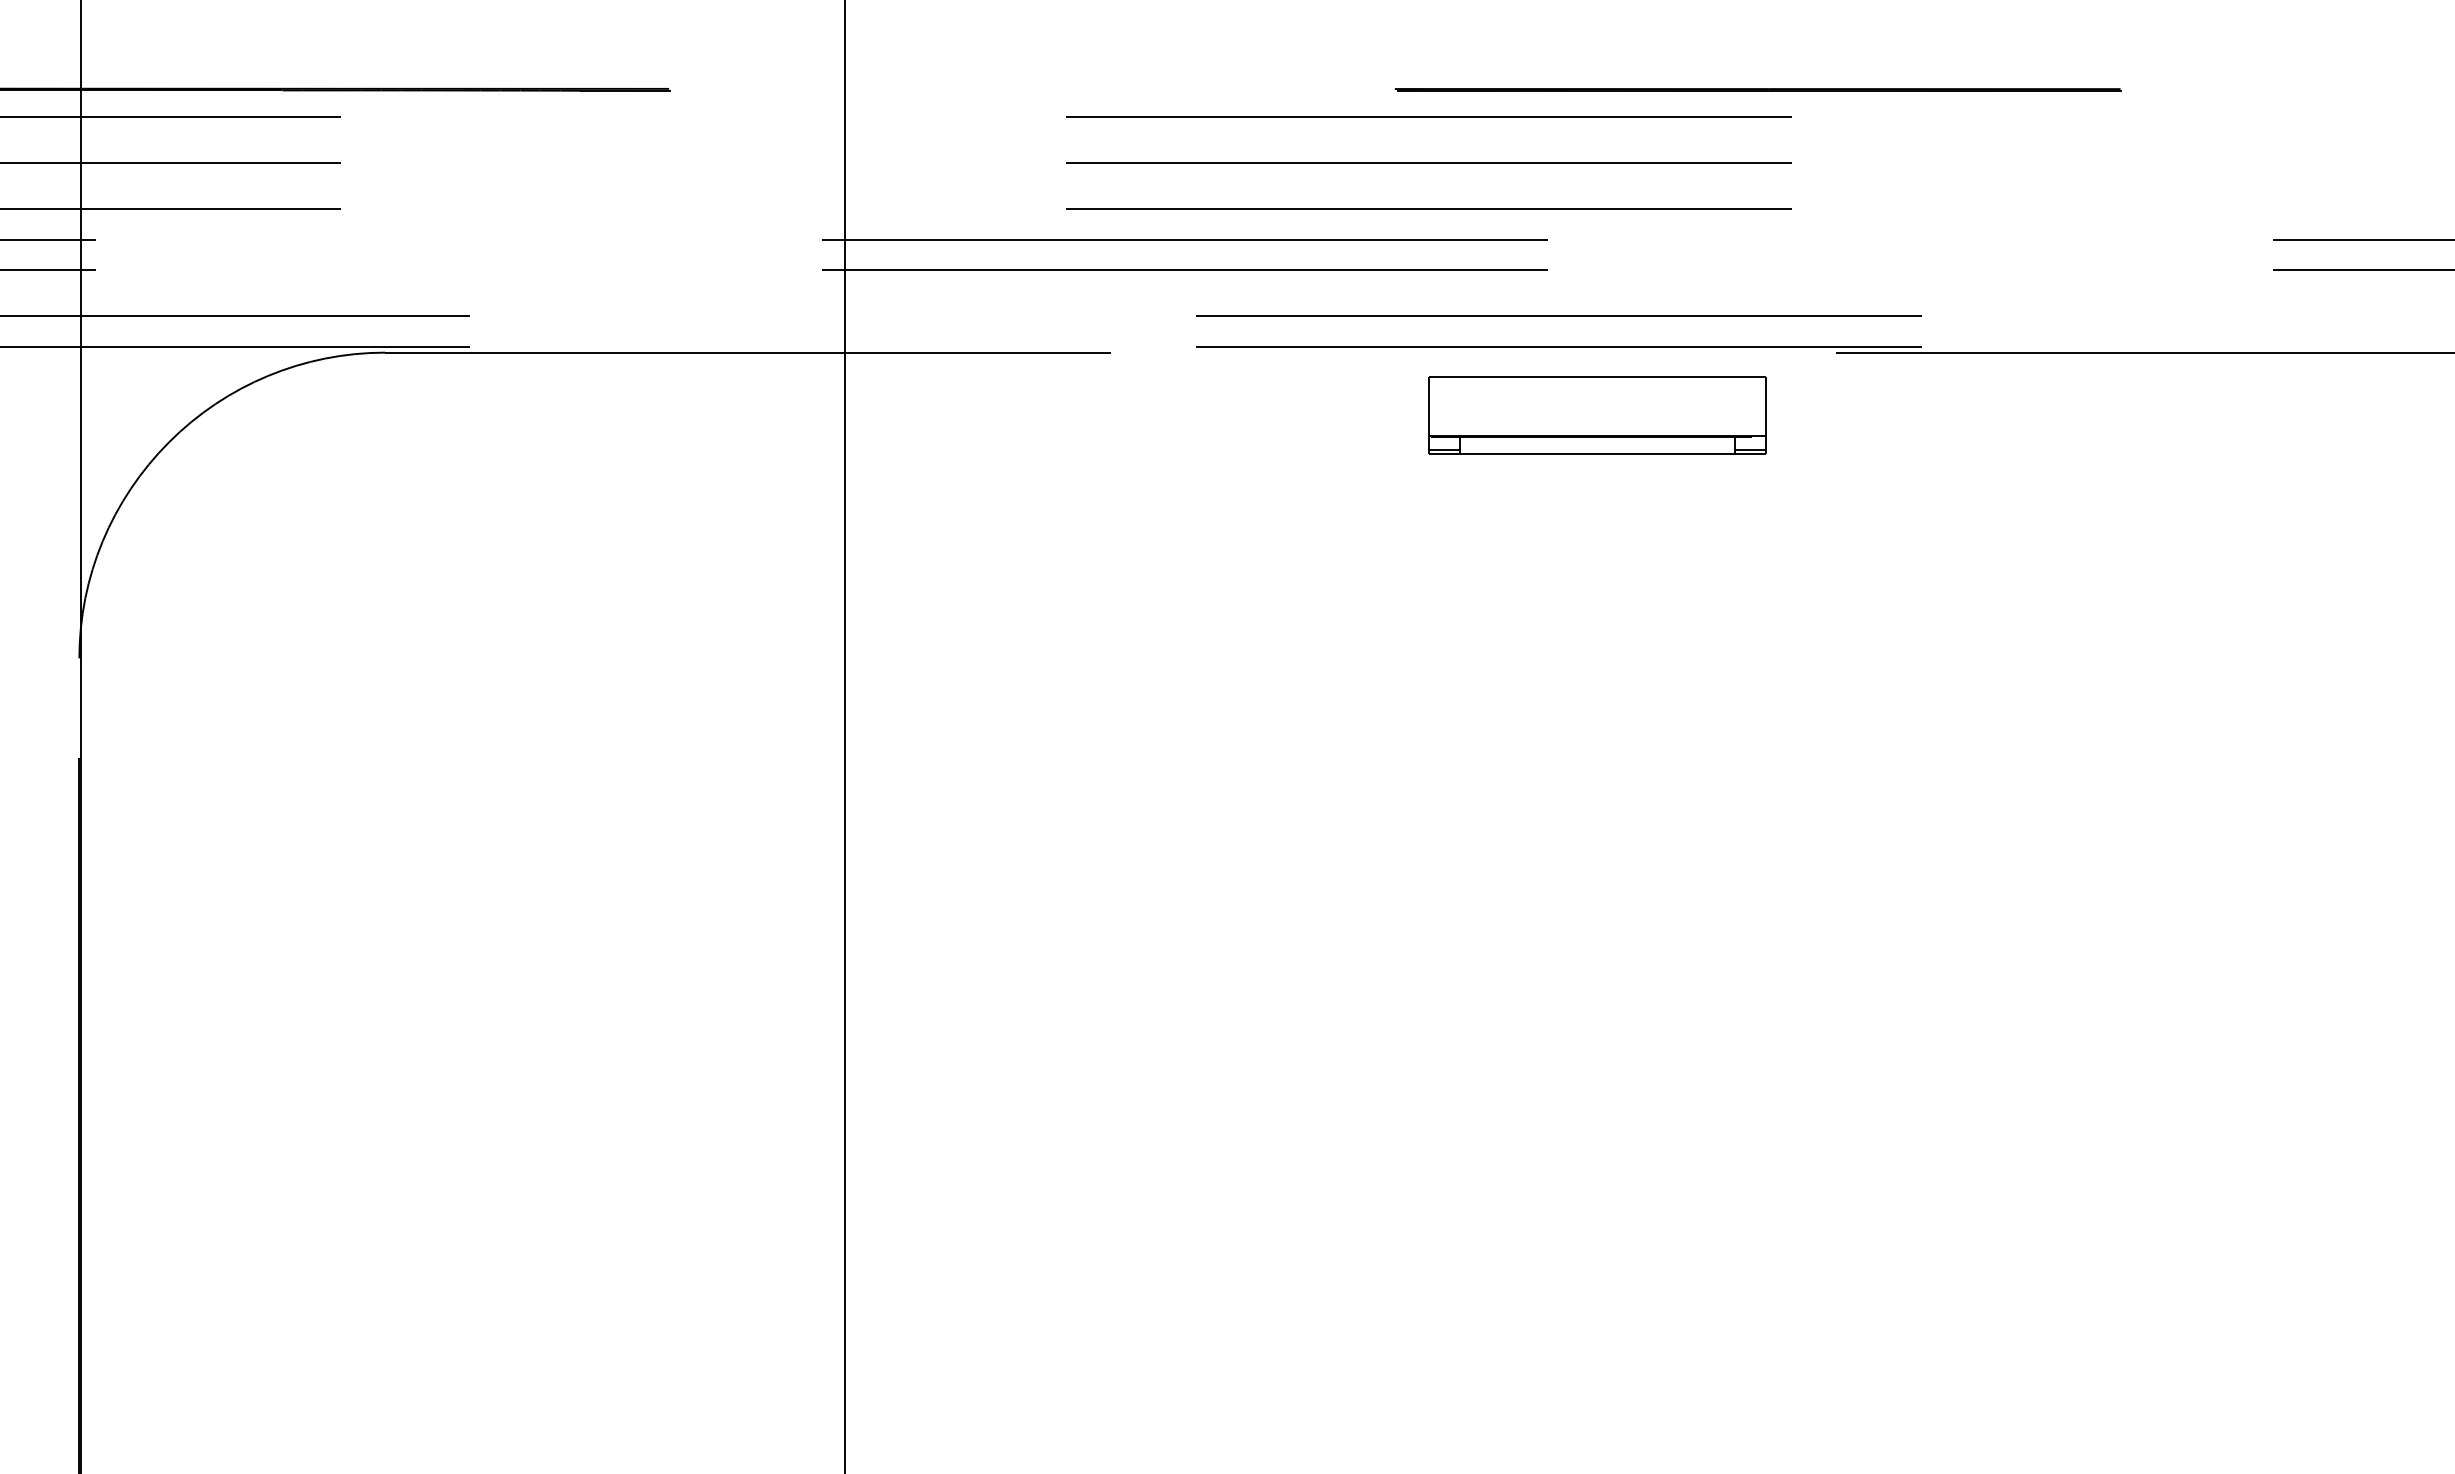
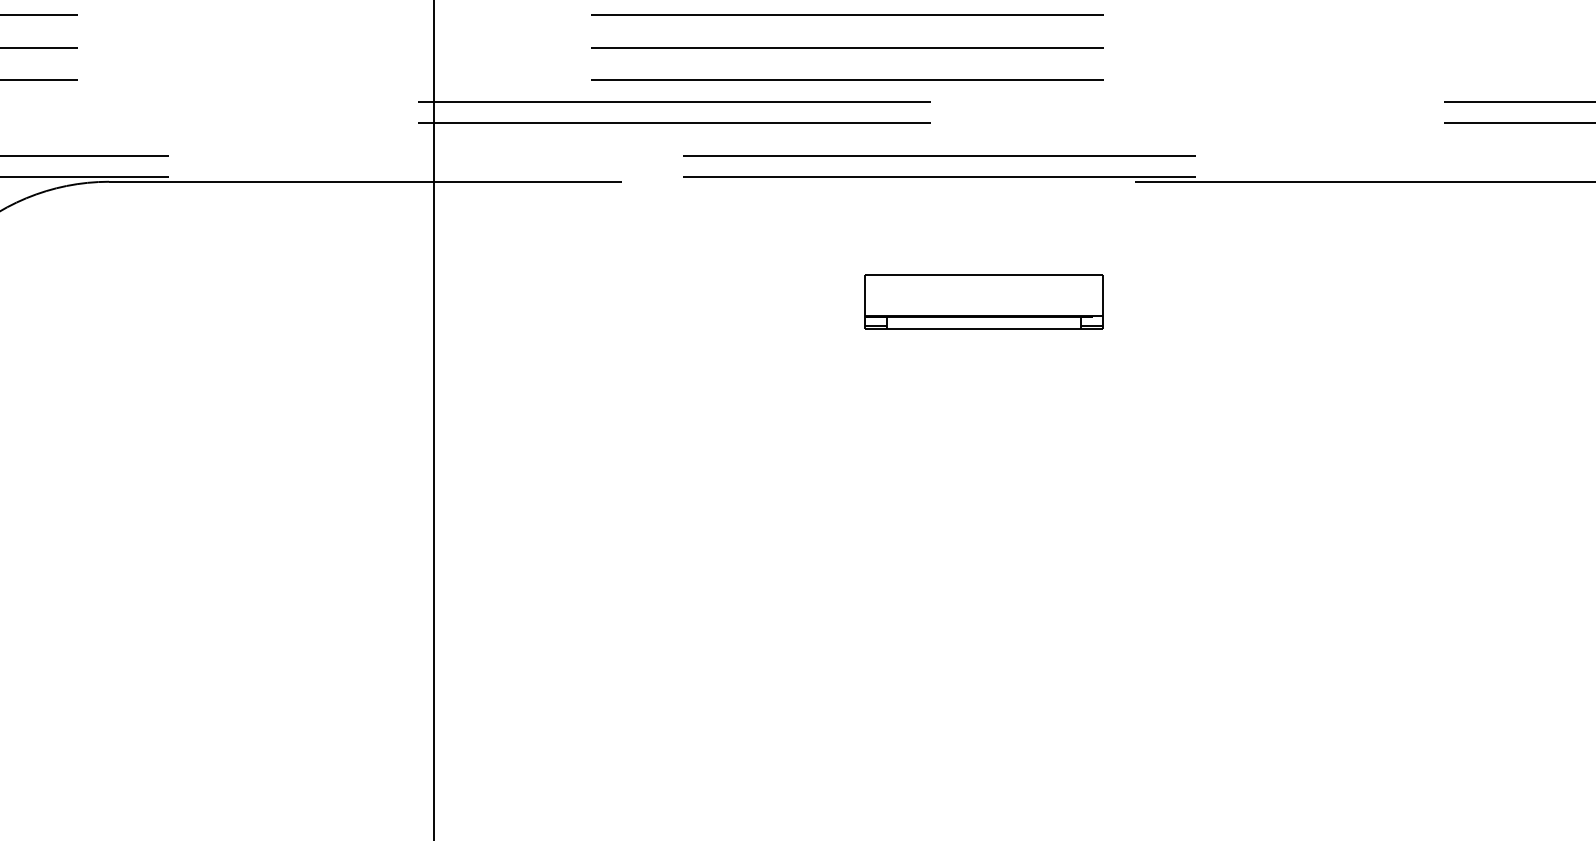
part: (1597, 415) -> (984, 301), moved

